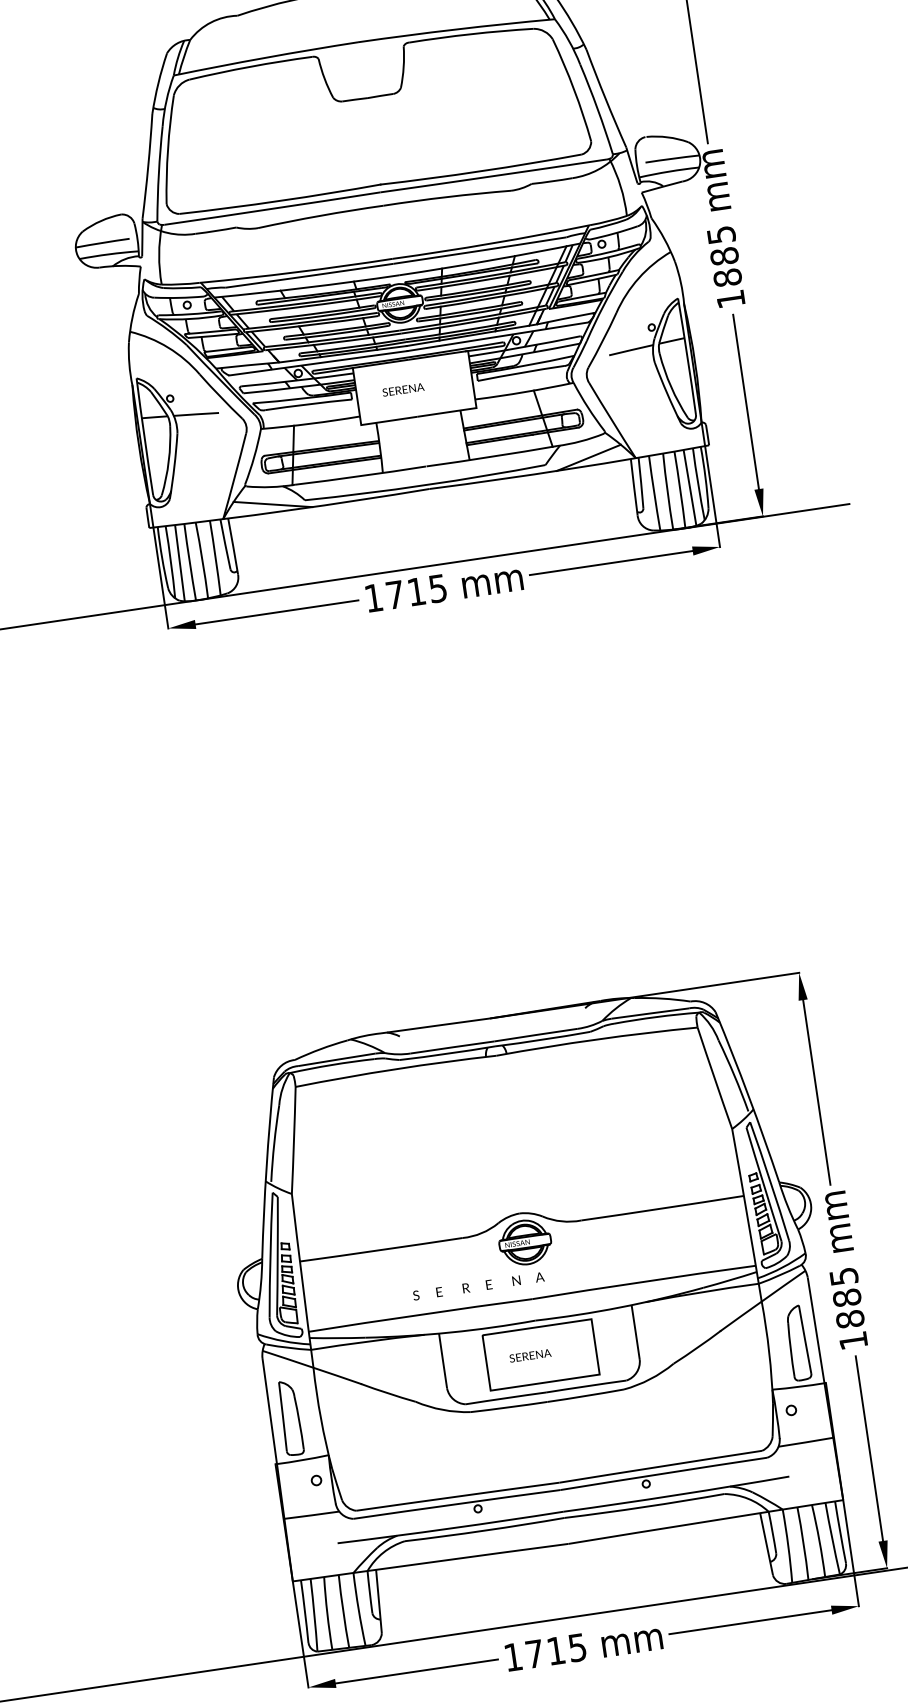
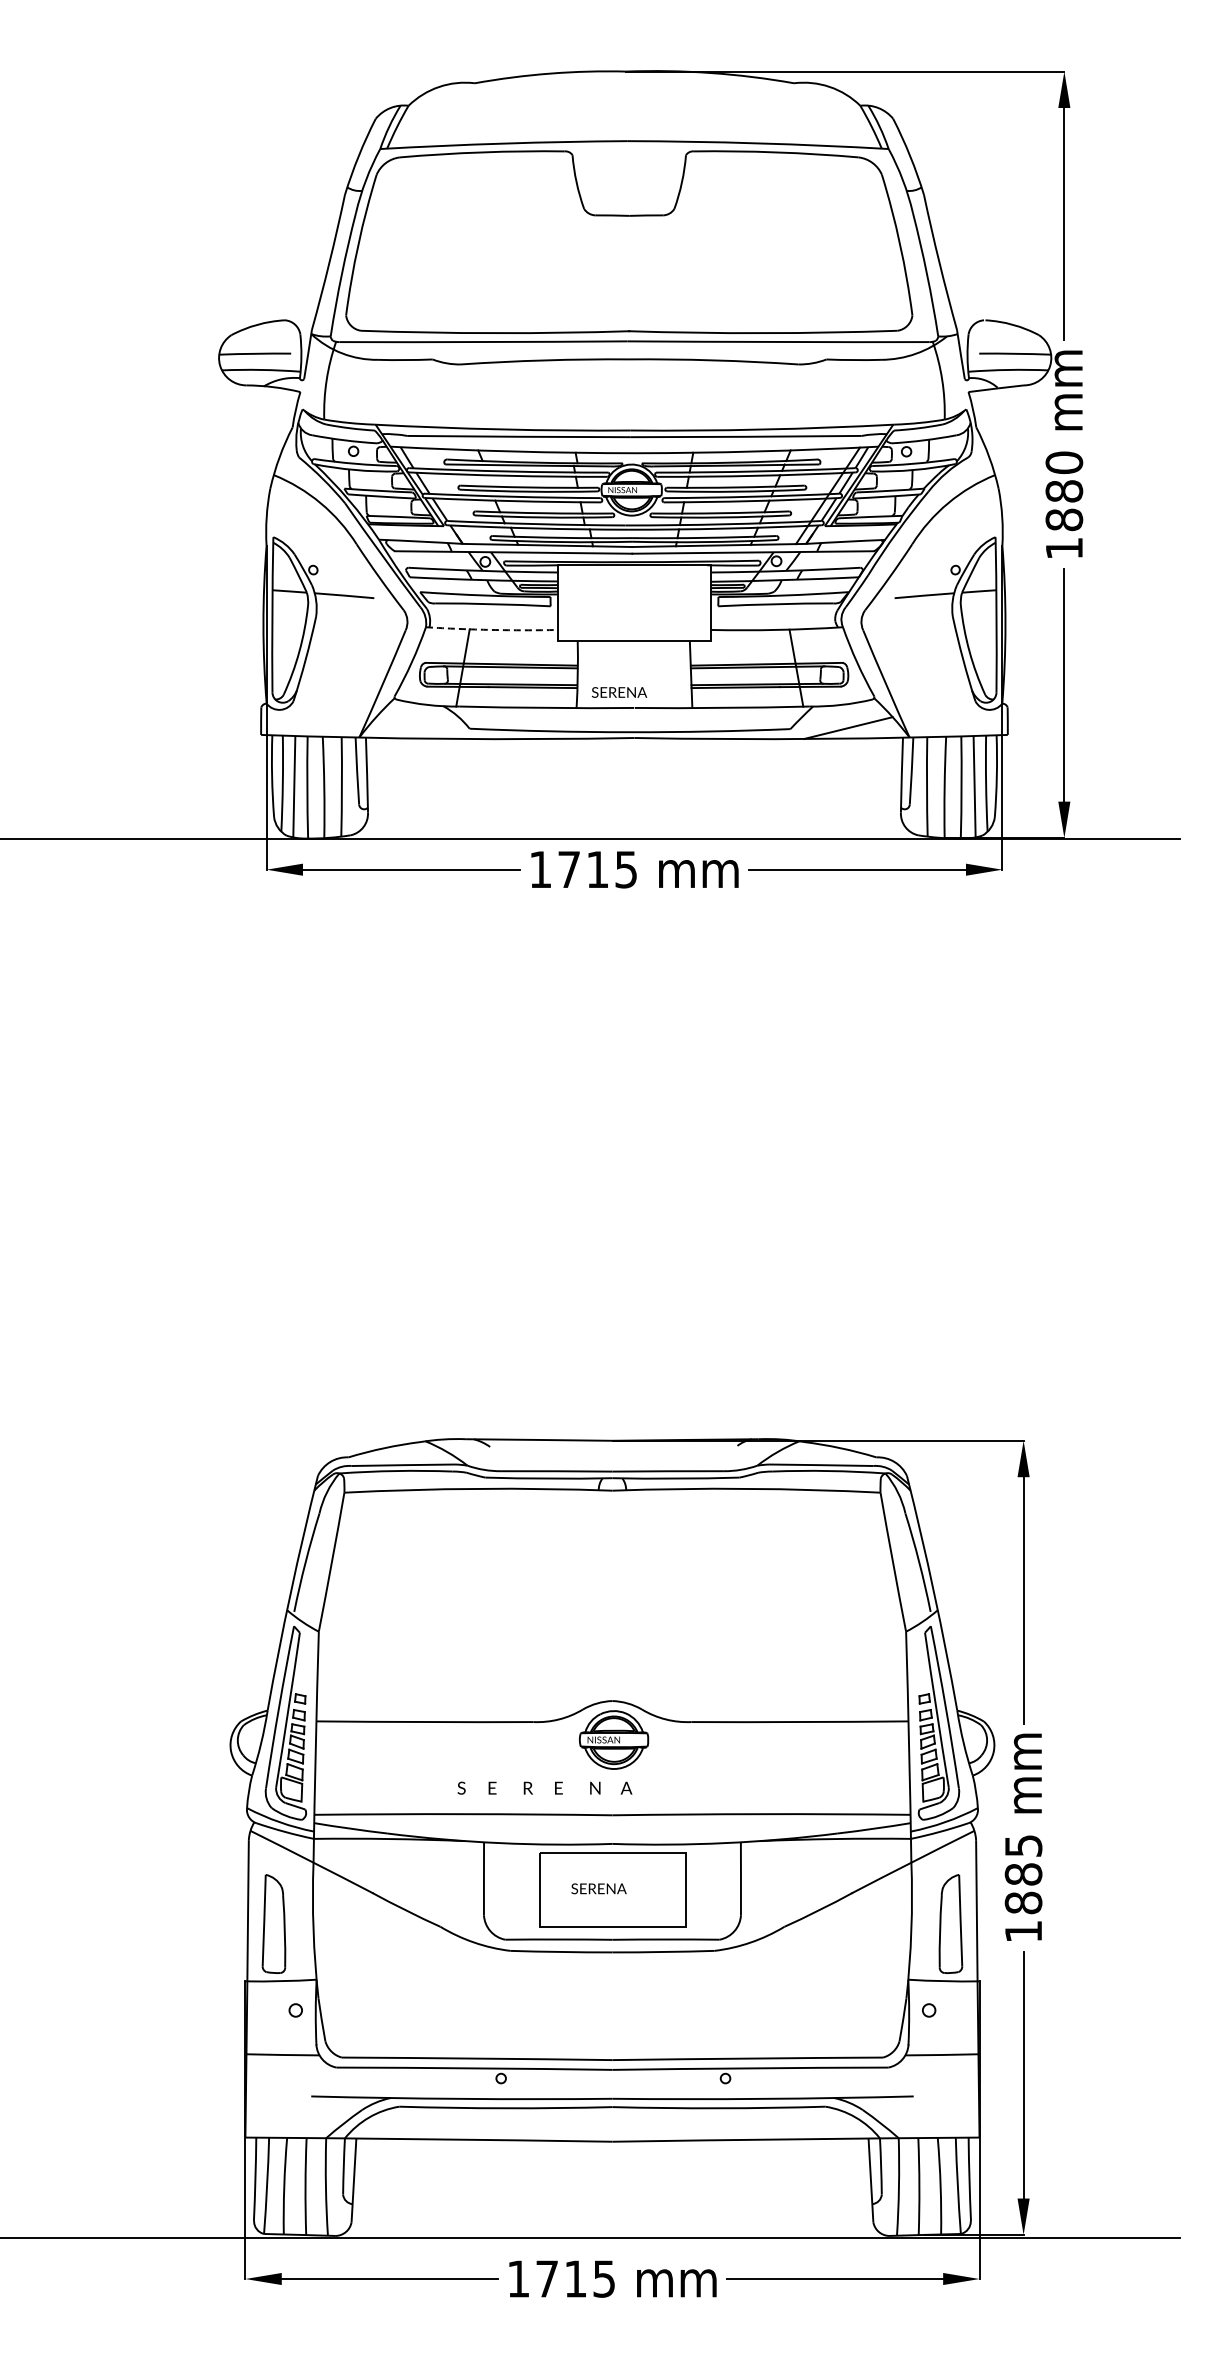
text: (721, 234) -> (1064, 462), 1885 -> 1880
text: (403, 389) -> (619, 692), moved
arc: (310, 423) -> (491, 629), solid -> dashed
line: (273, 504) -> (427, 728), removed

